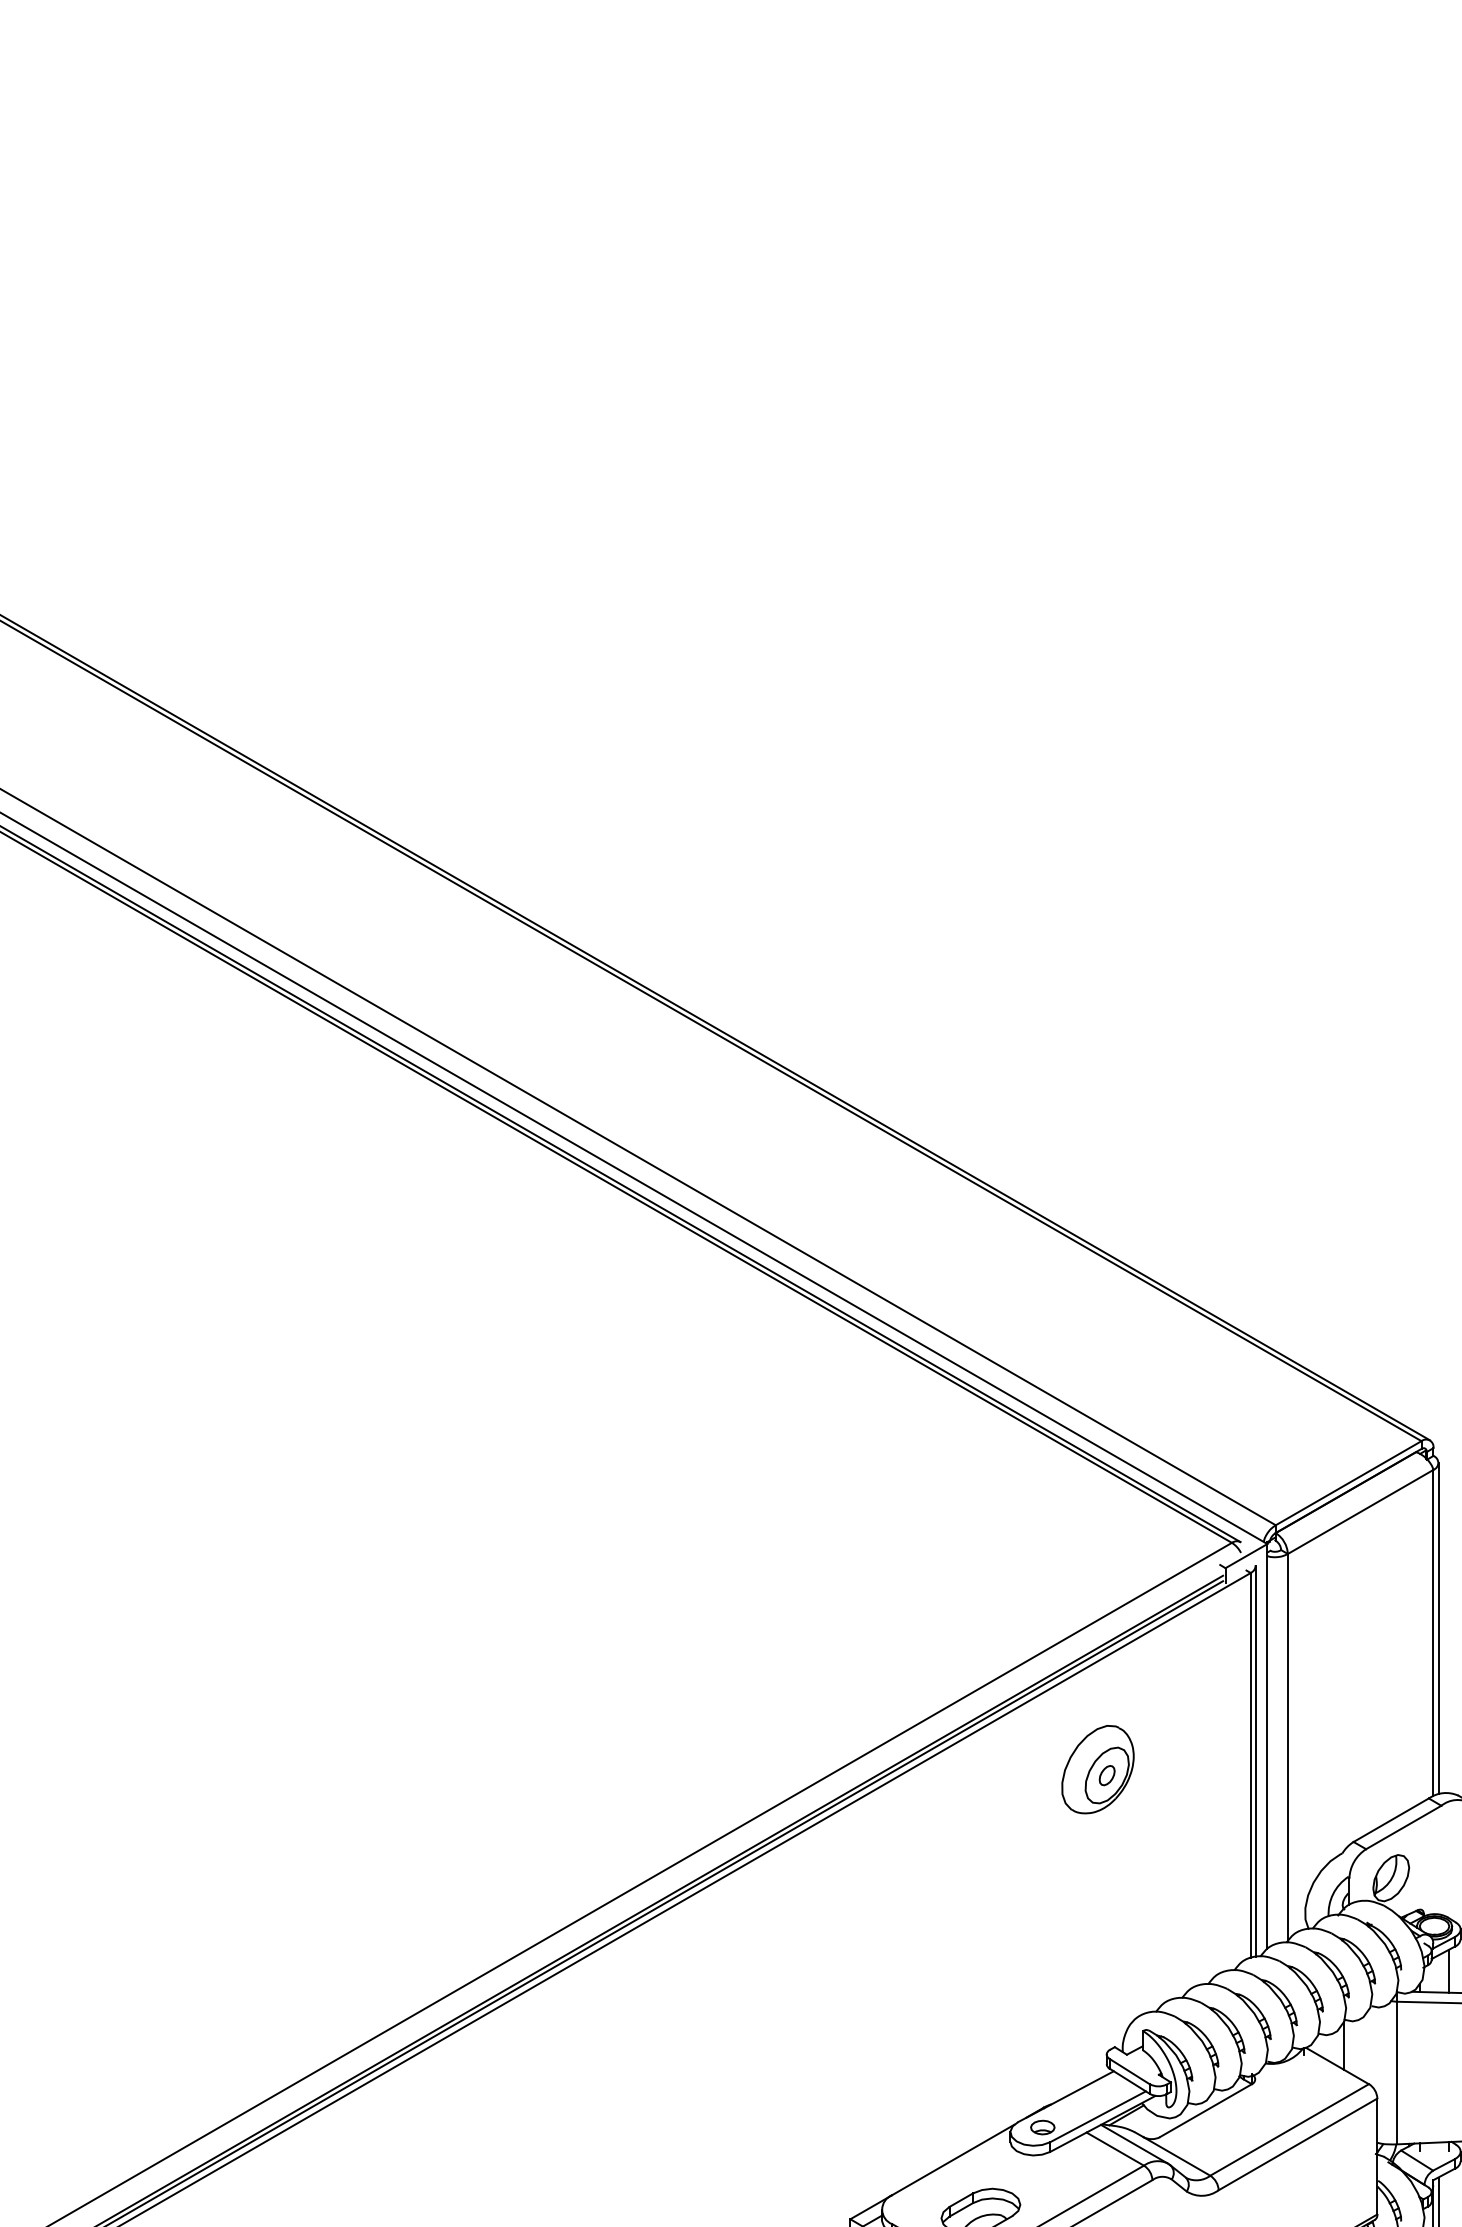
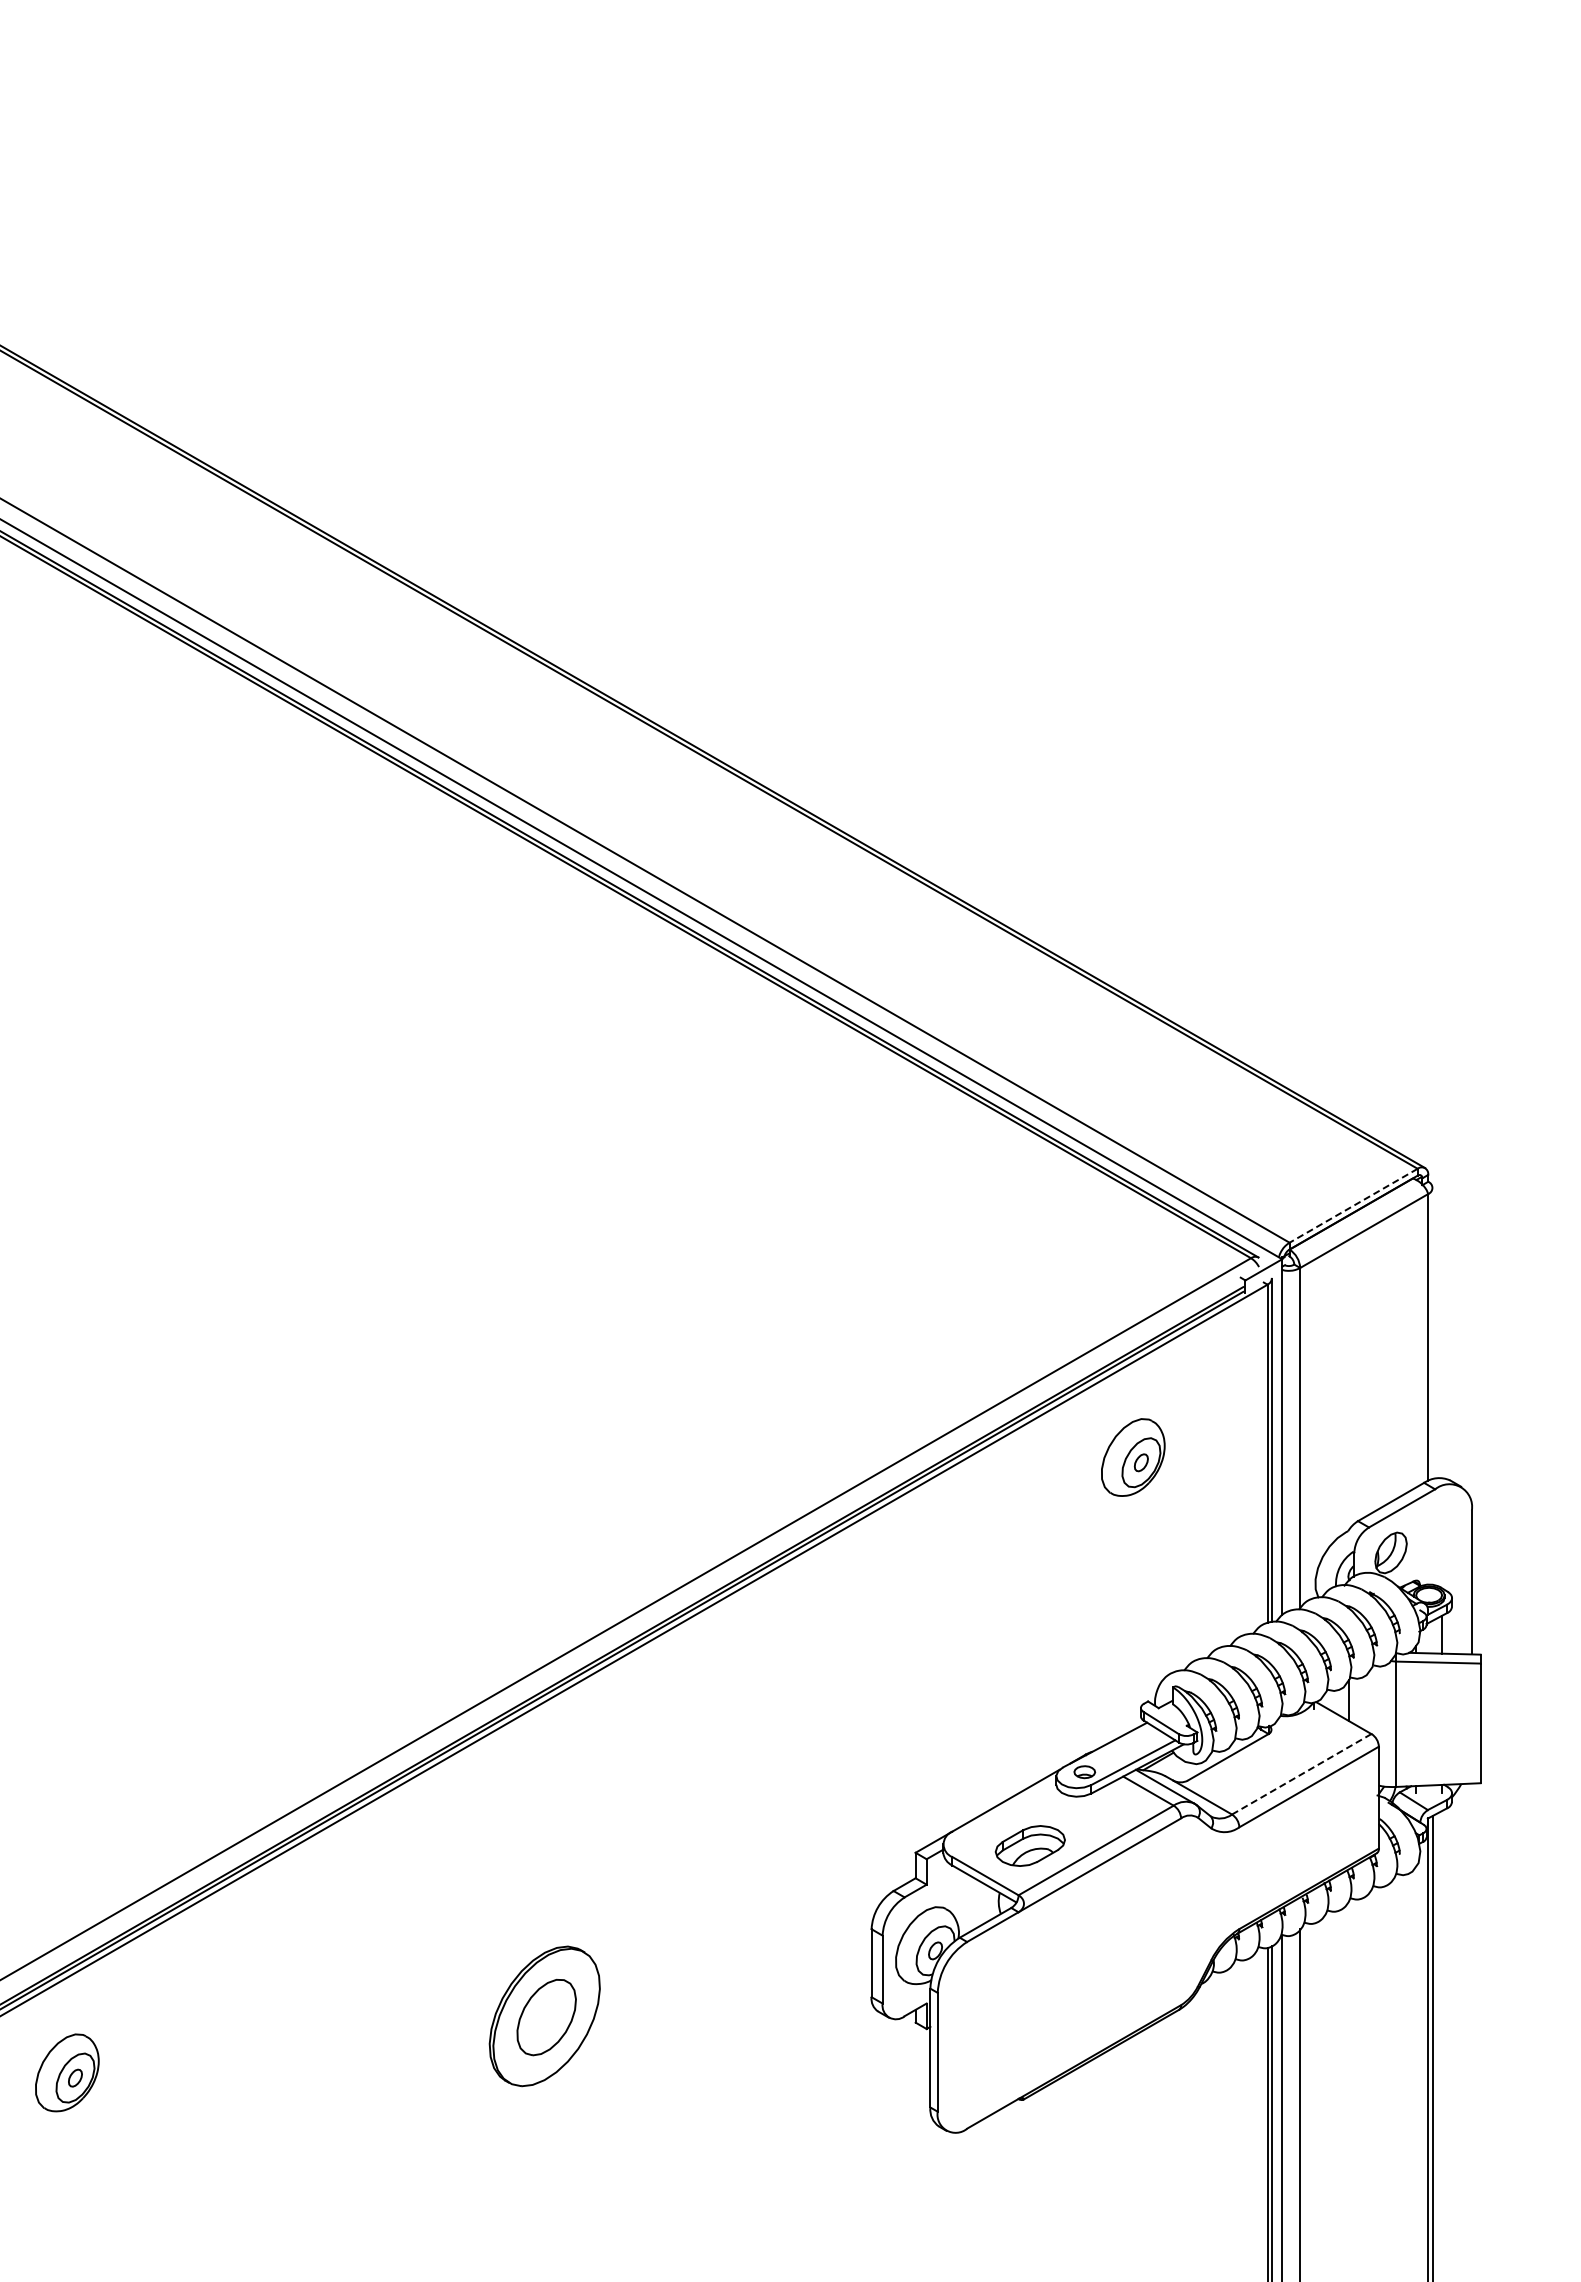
line: (1348, 1482) -> (1353, 1205), solid -> dashed
line: (1438, 1628) -> (1432, 1333), removed
line: (1290, 2130) -> (1302, 1774), solid -> dashed

